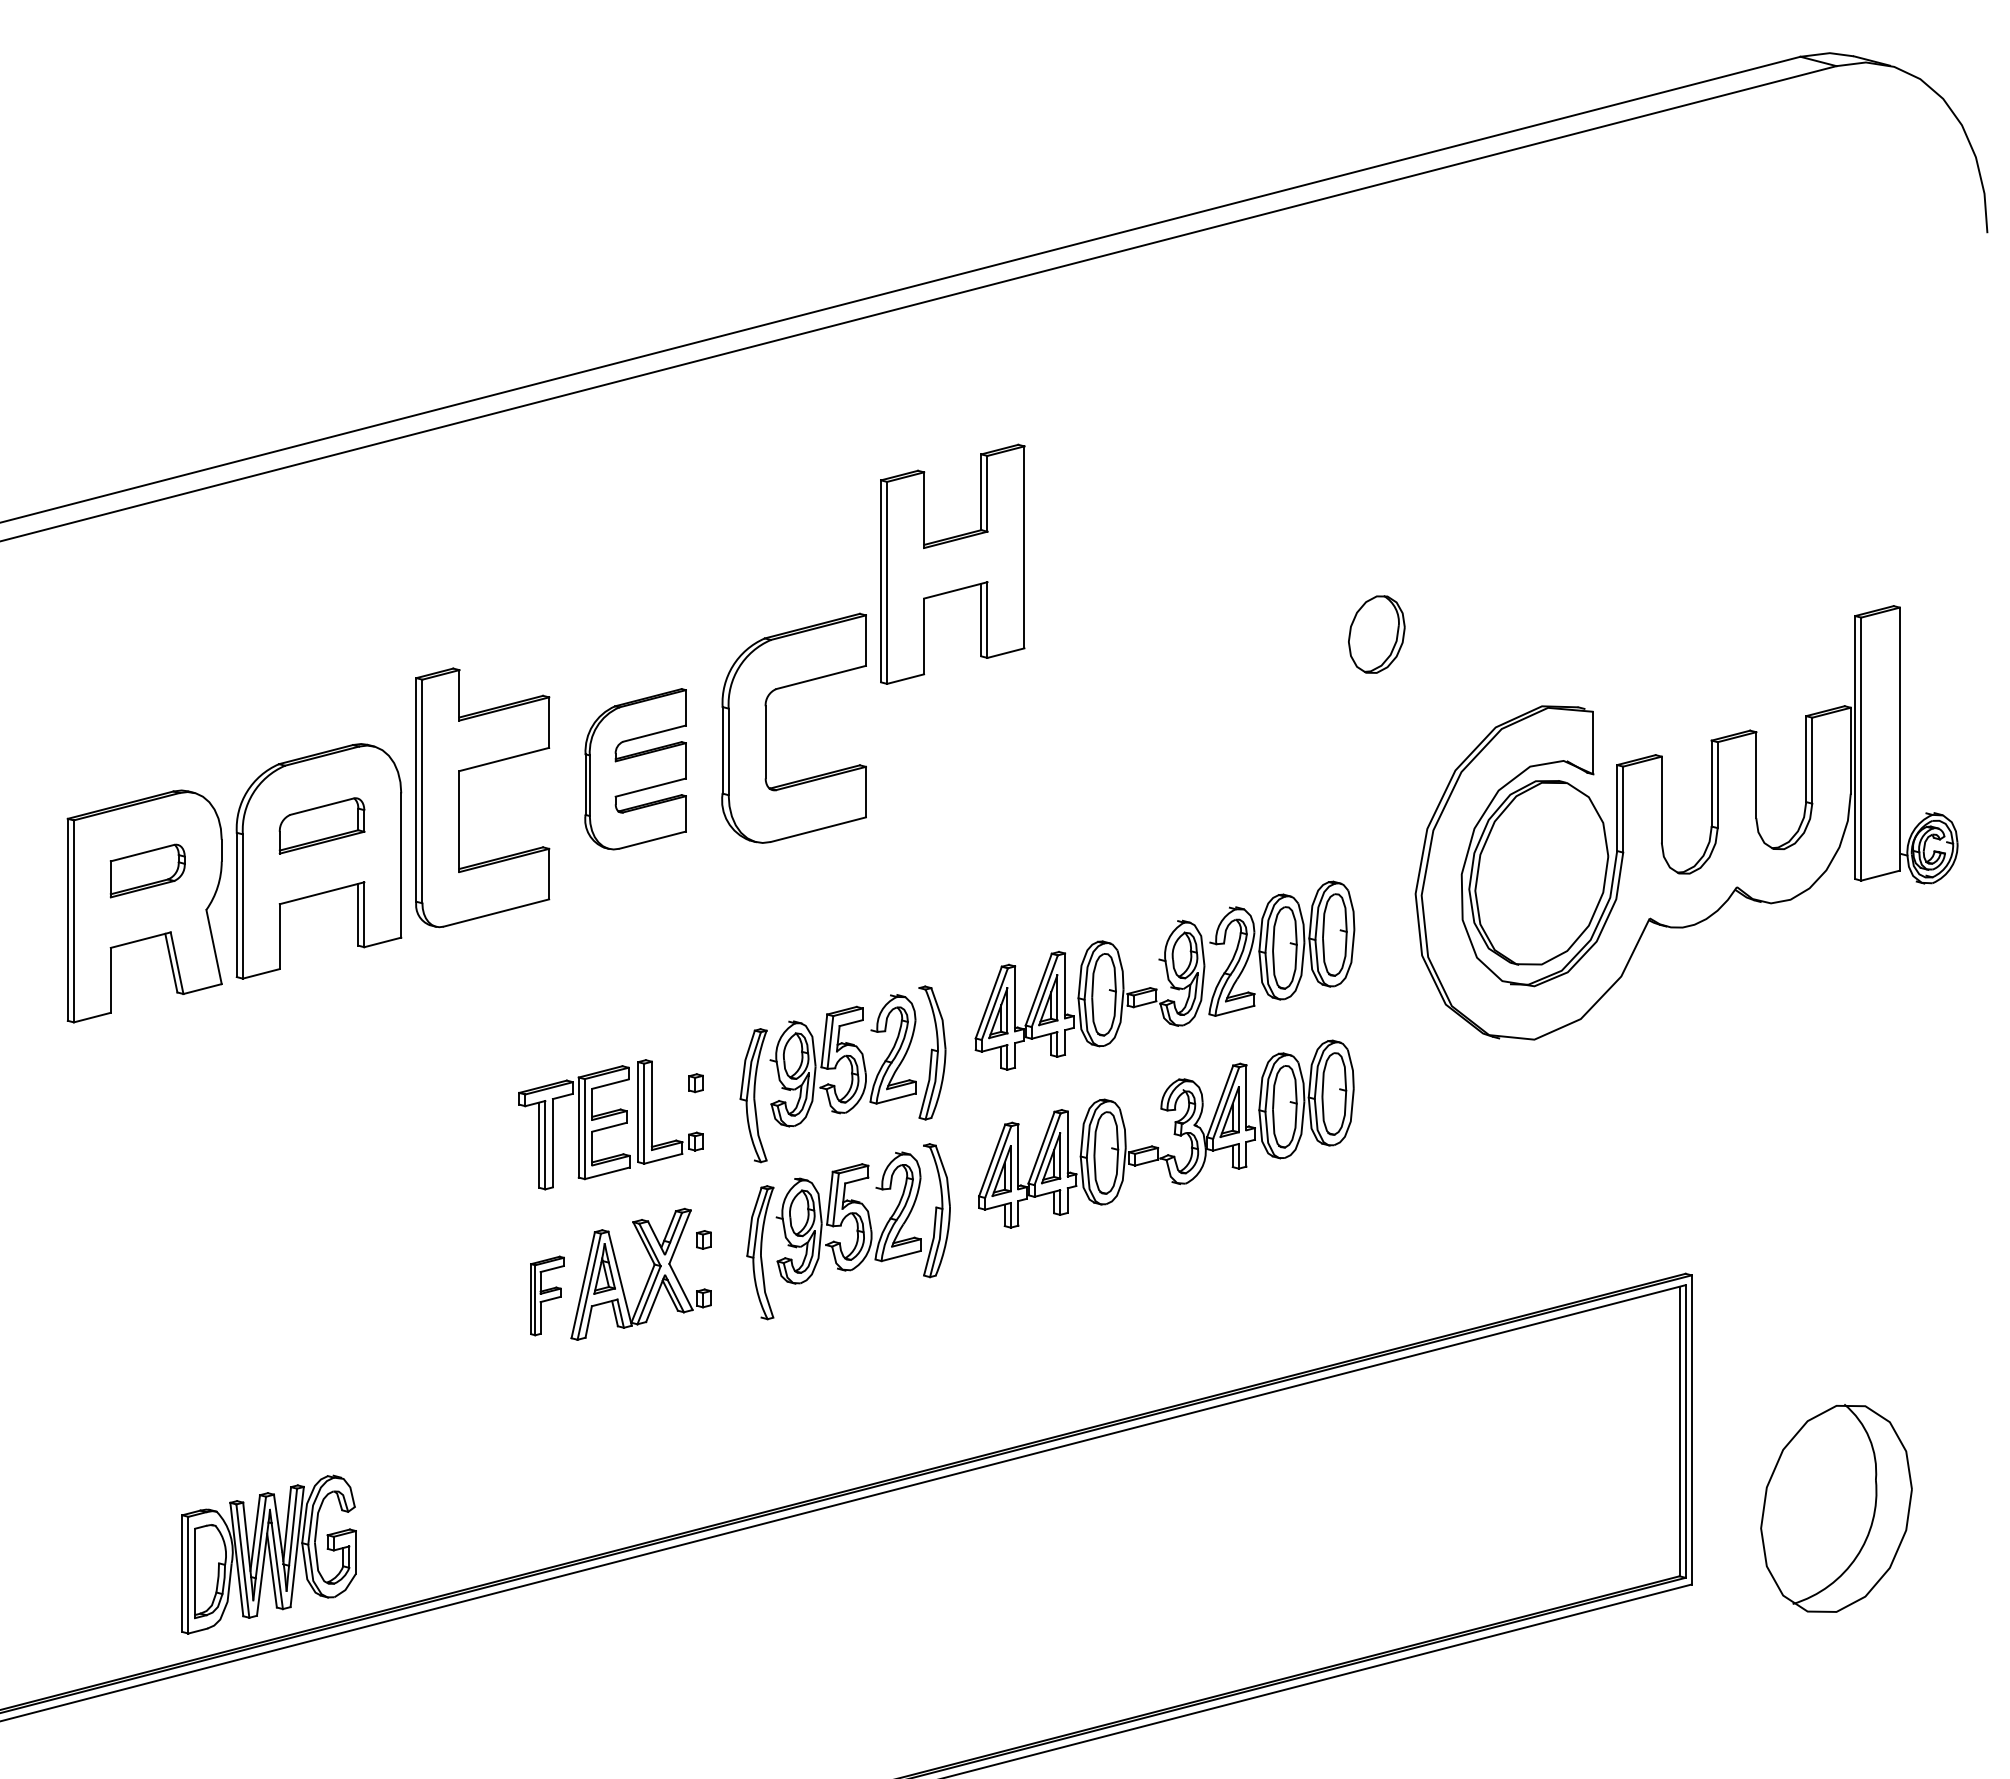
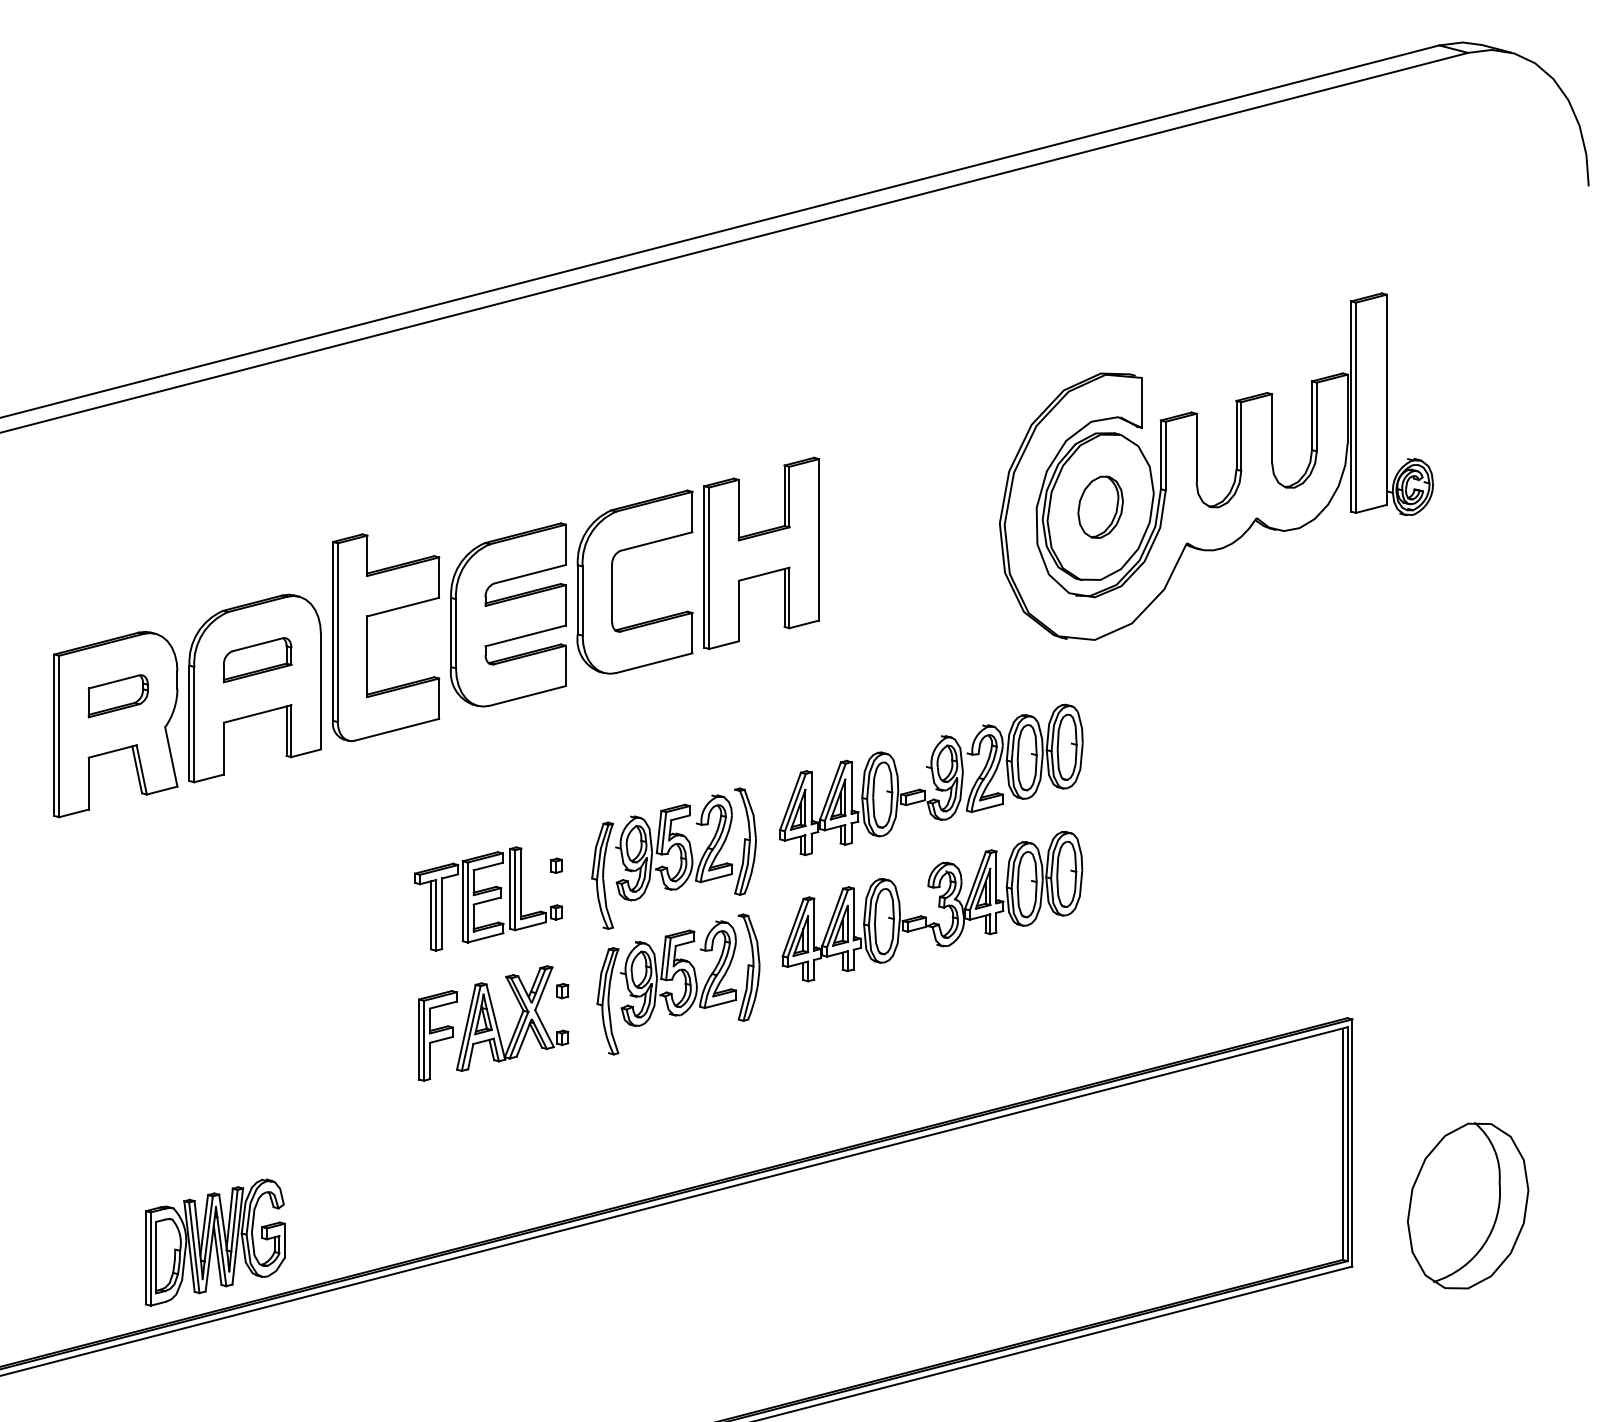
part: (952, 563) -> (761, 552), moved
part: (635, 768) -> (508, 614), size x1.43
part: (1662, 822) -> (1197, 466), moved
part: (547, 1295) -> (437, 1035), size x1.43

